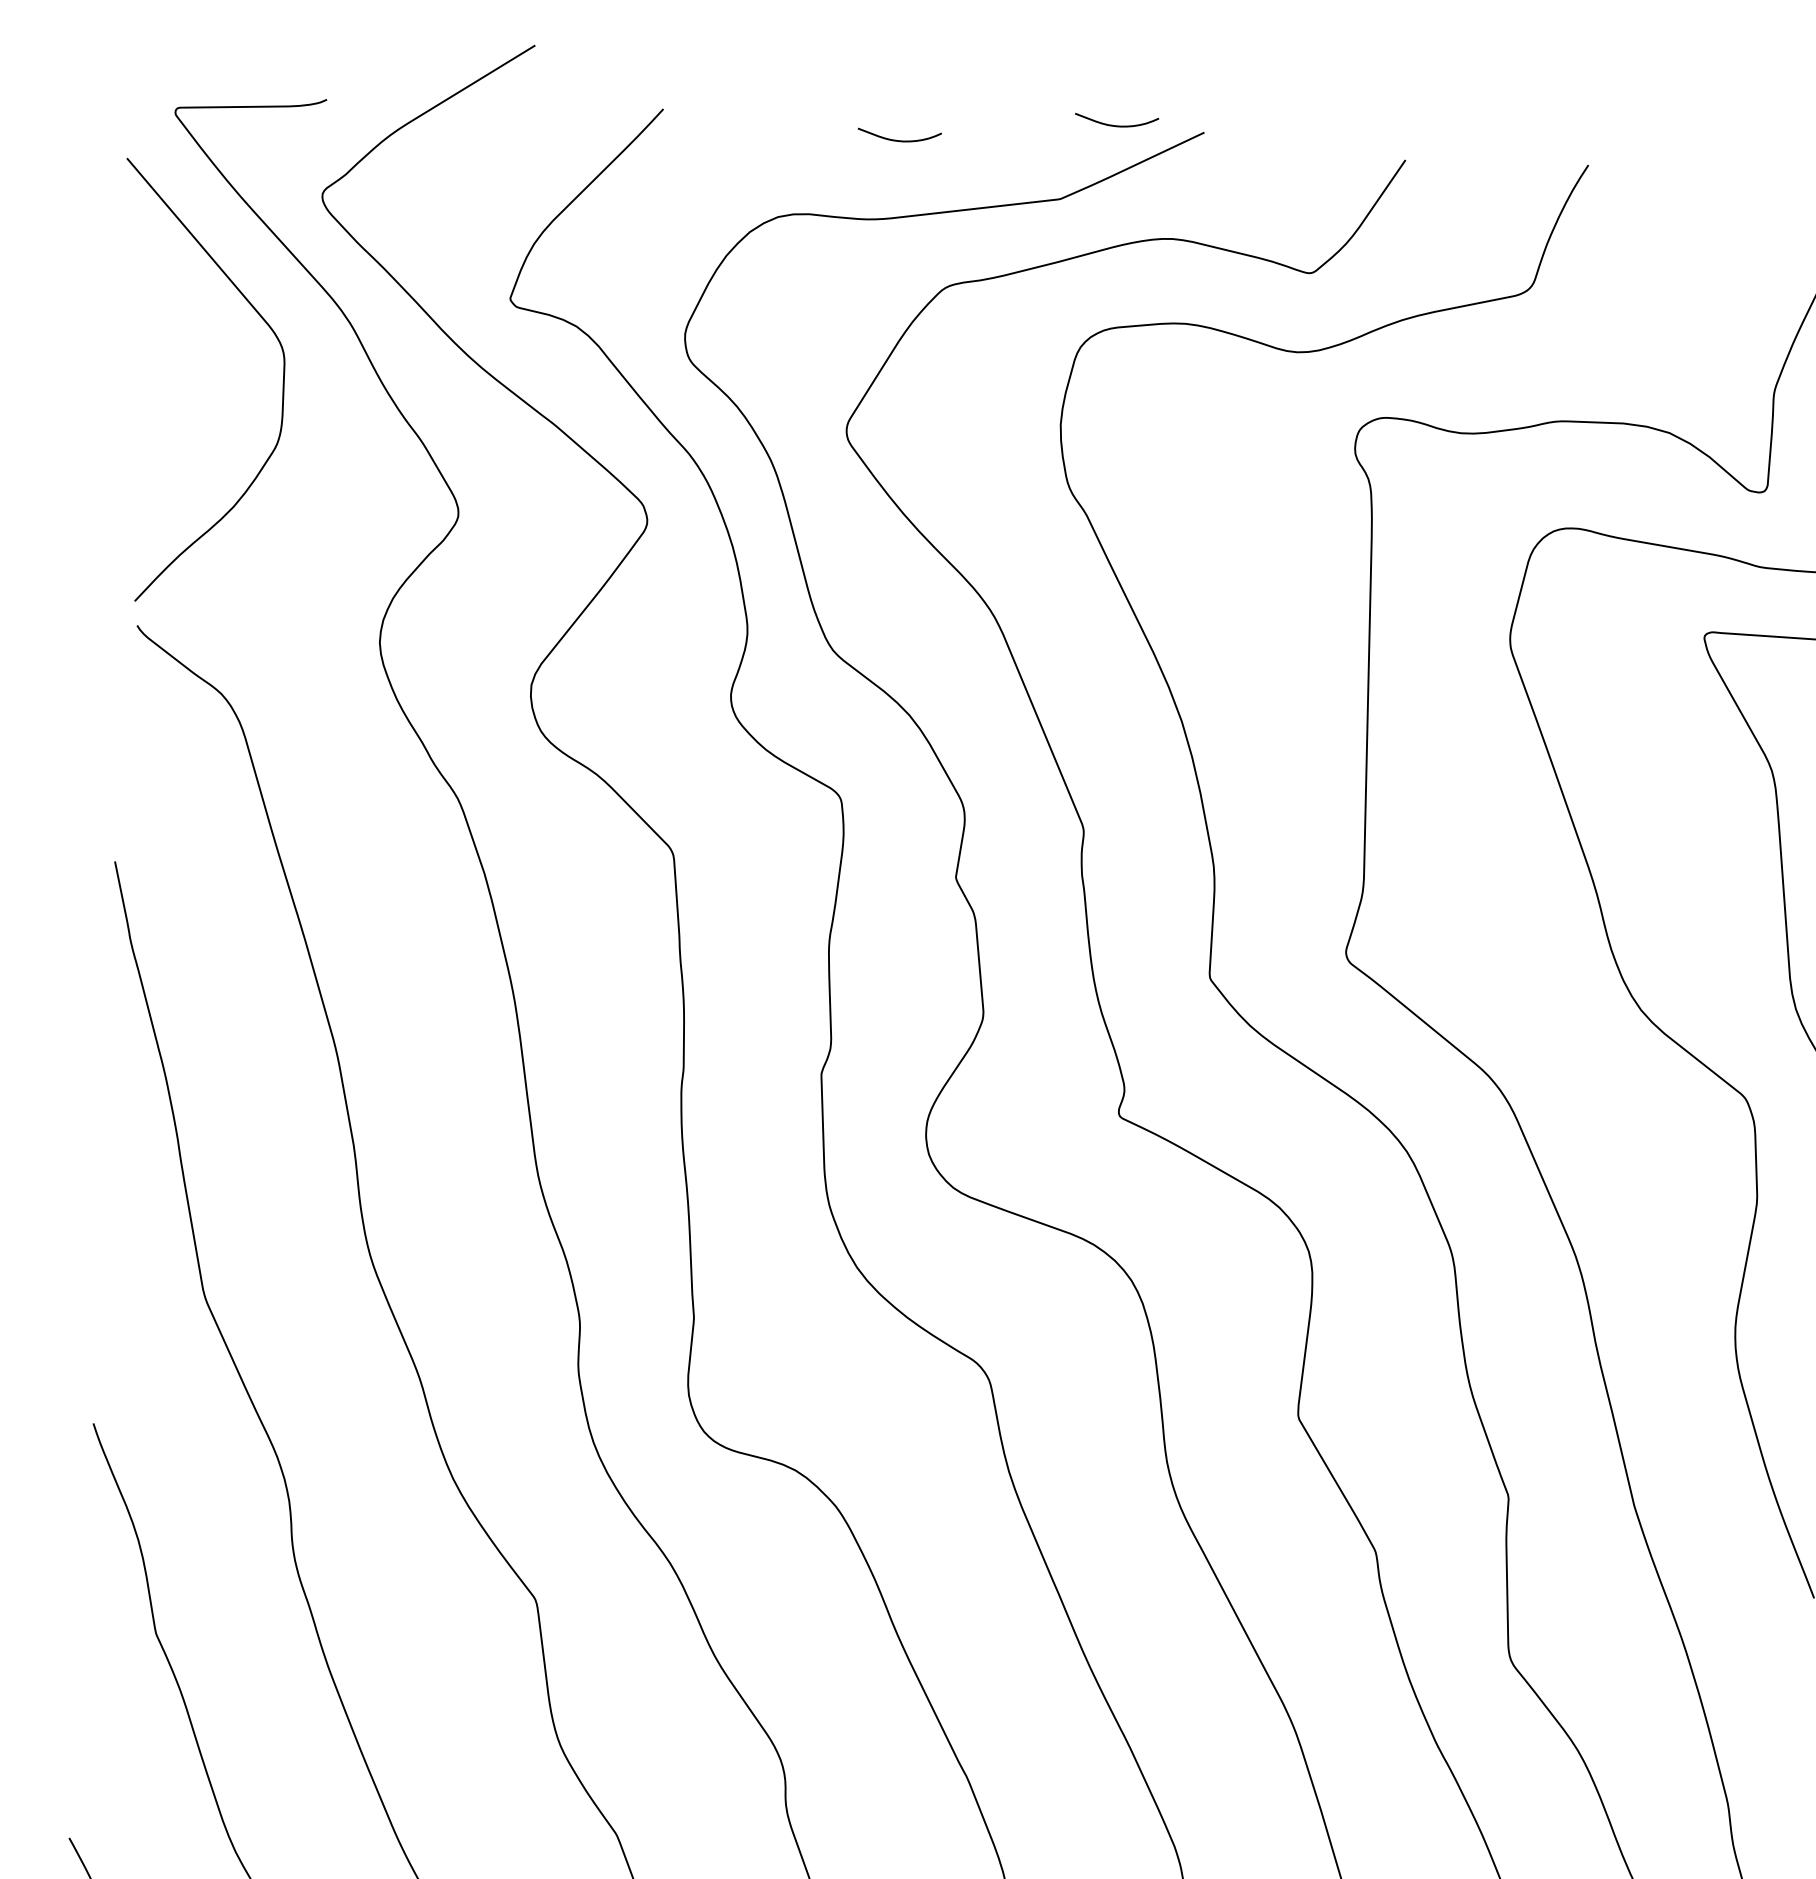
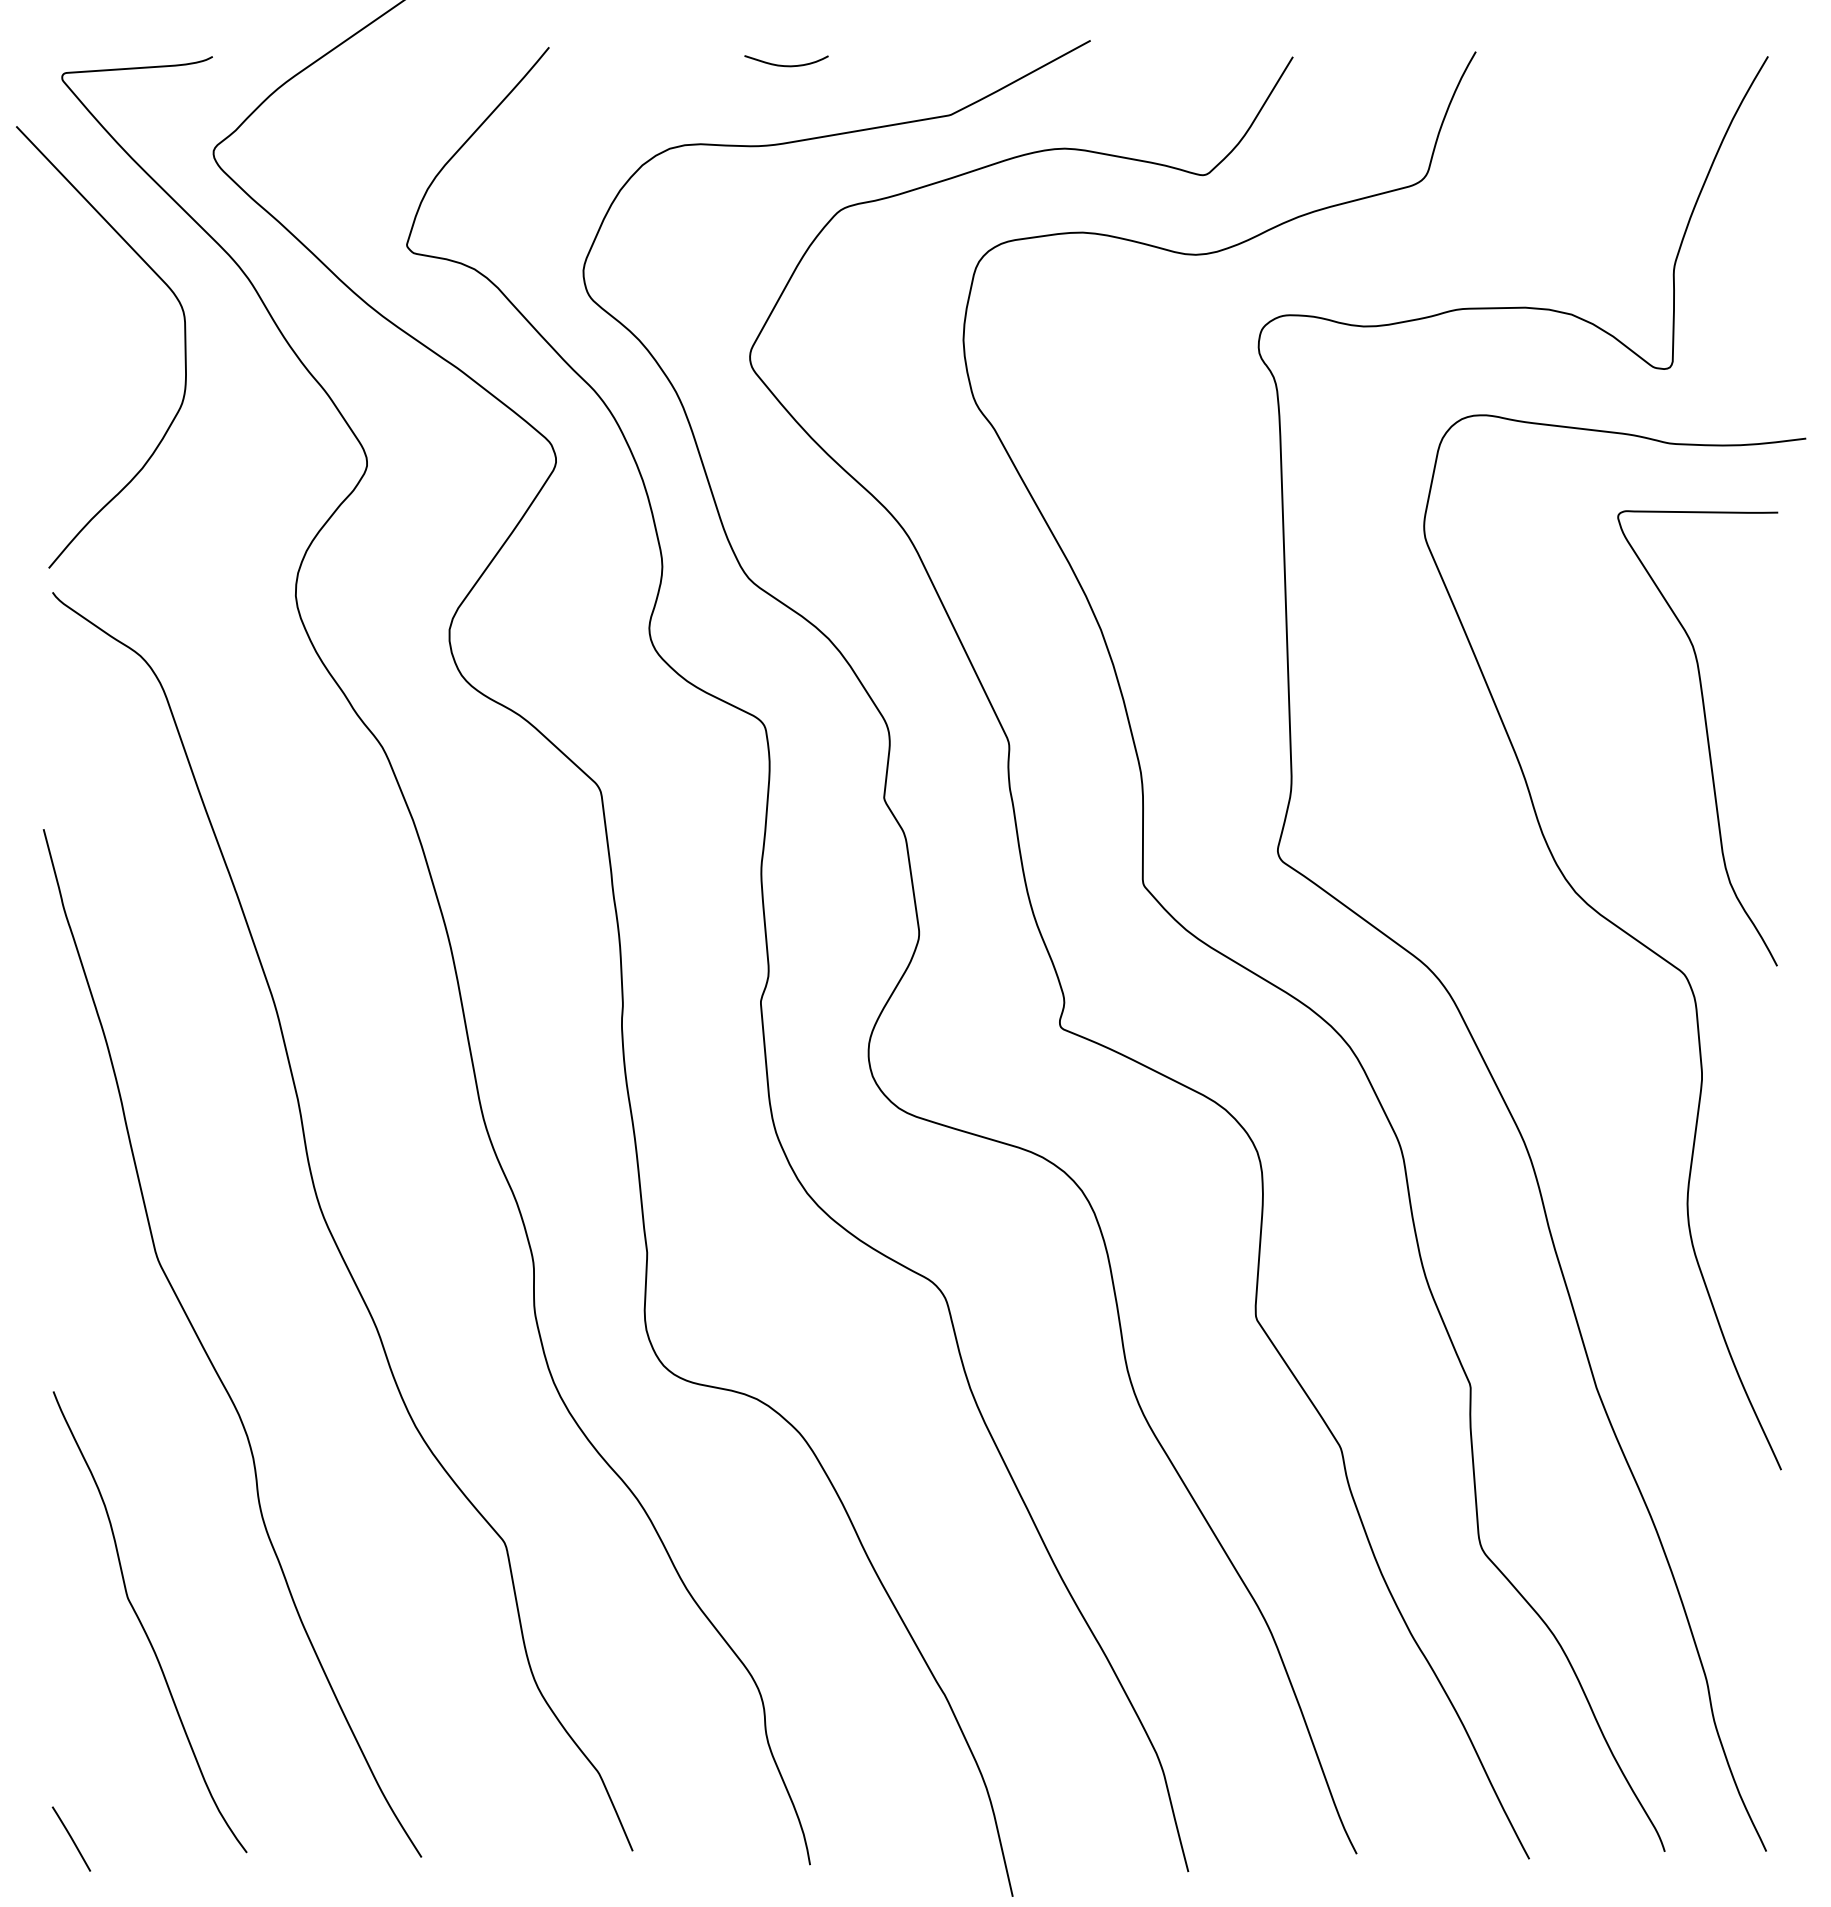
curve: (1116, 125) -> (1002, 38), removed

